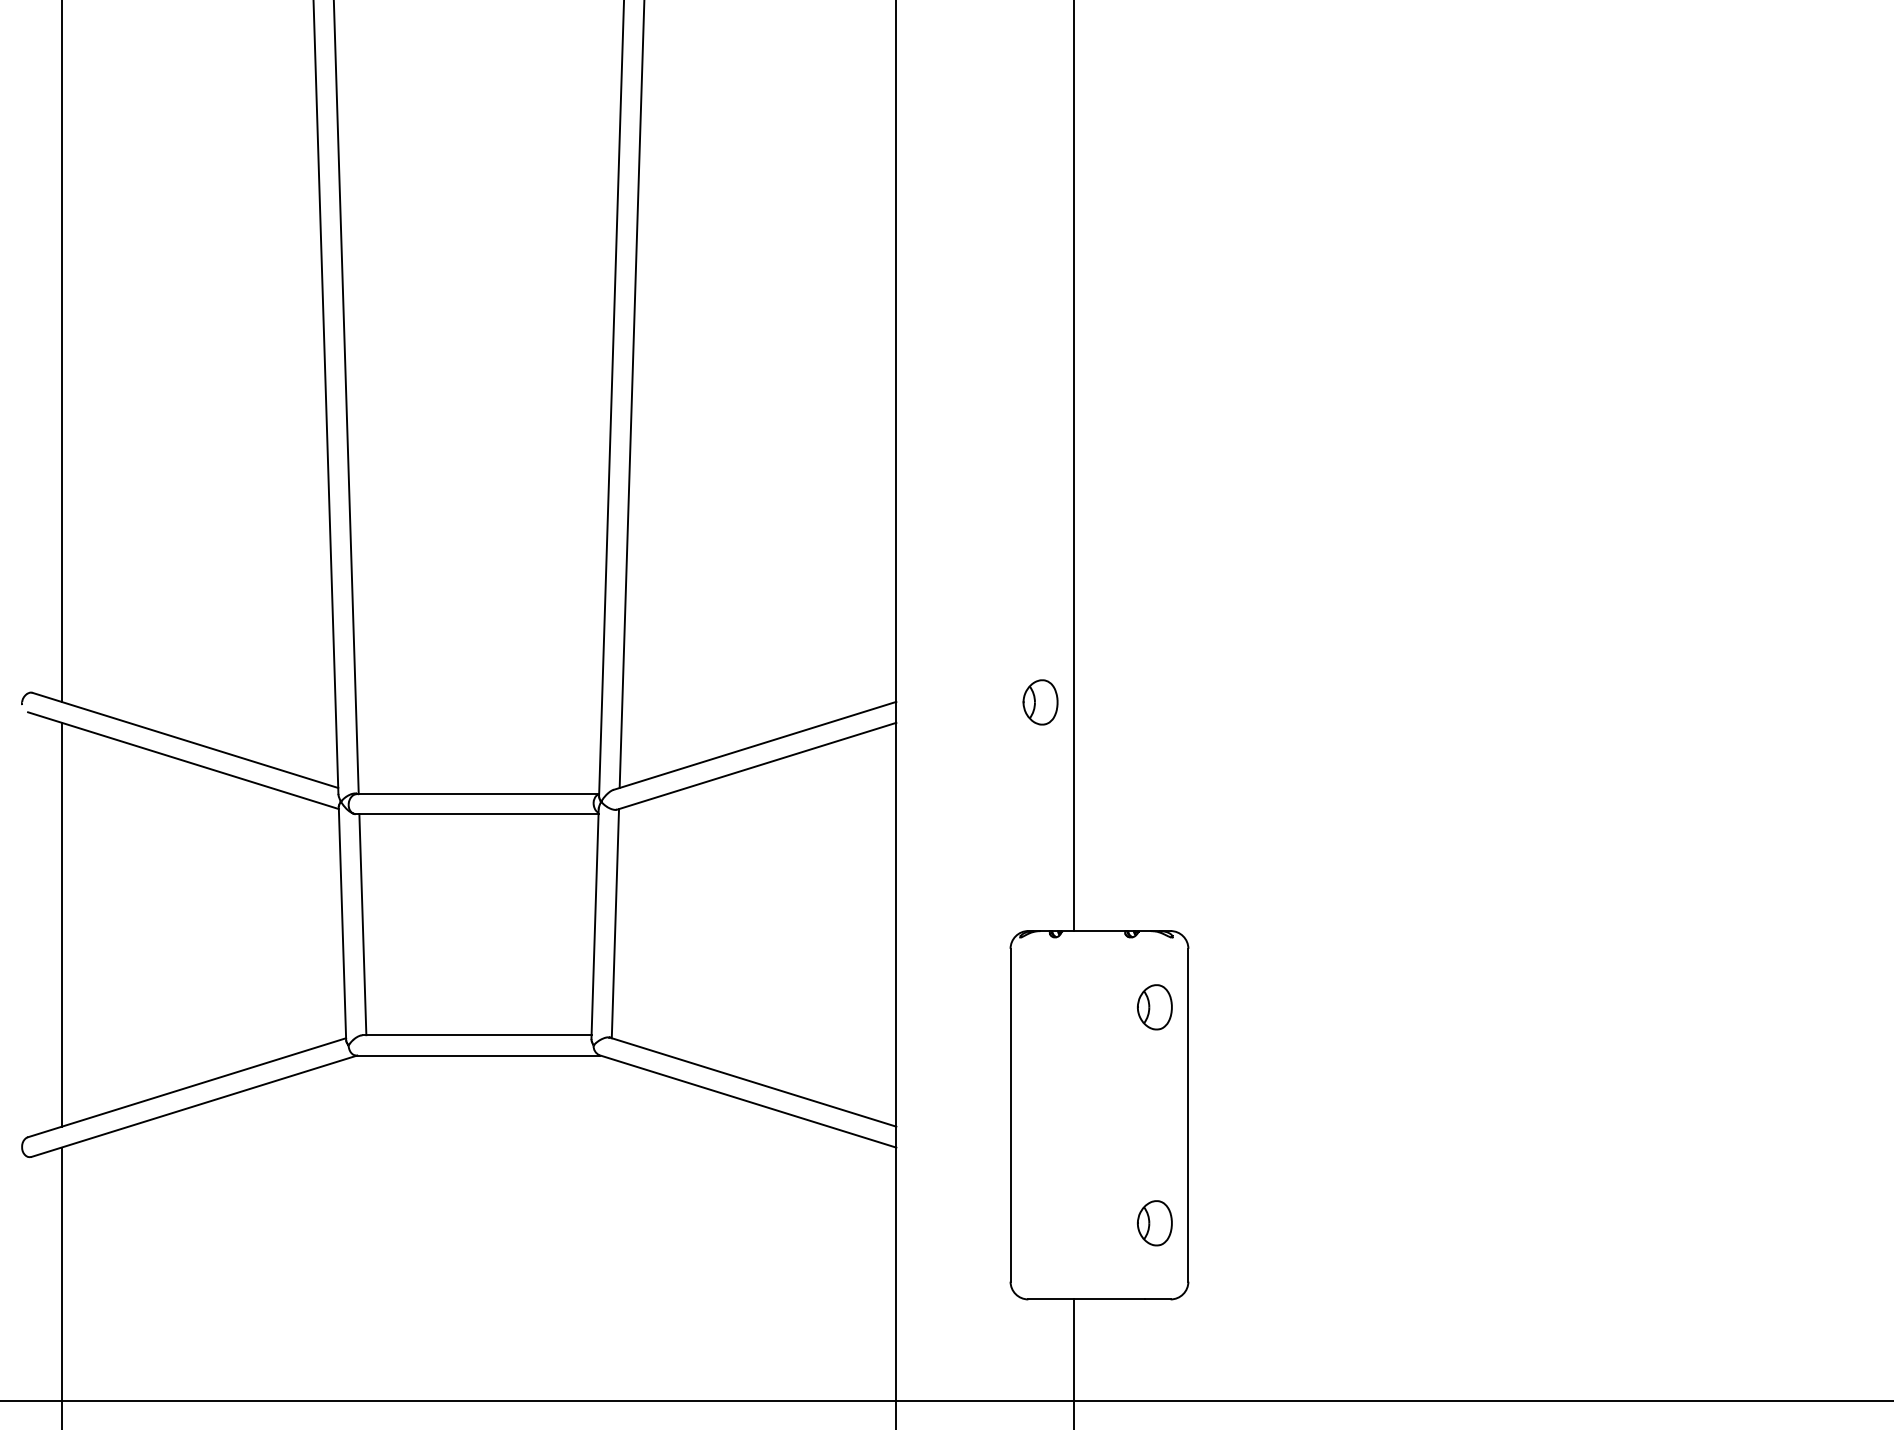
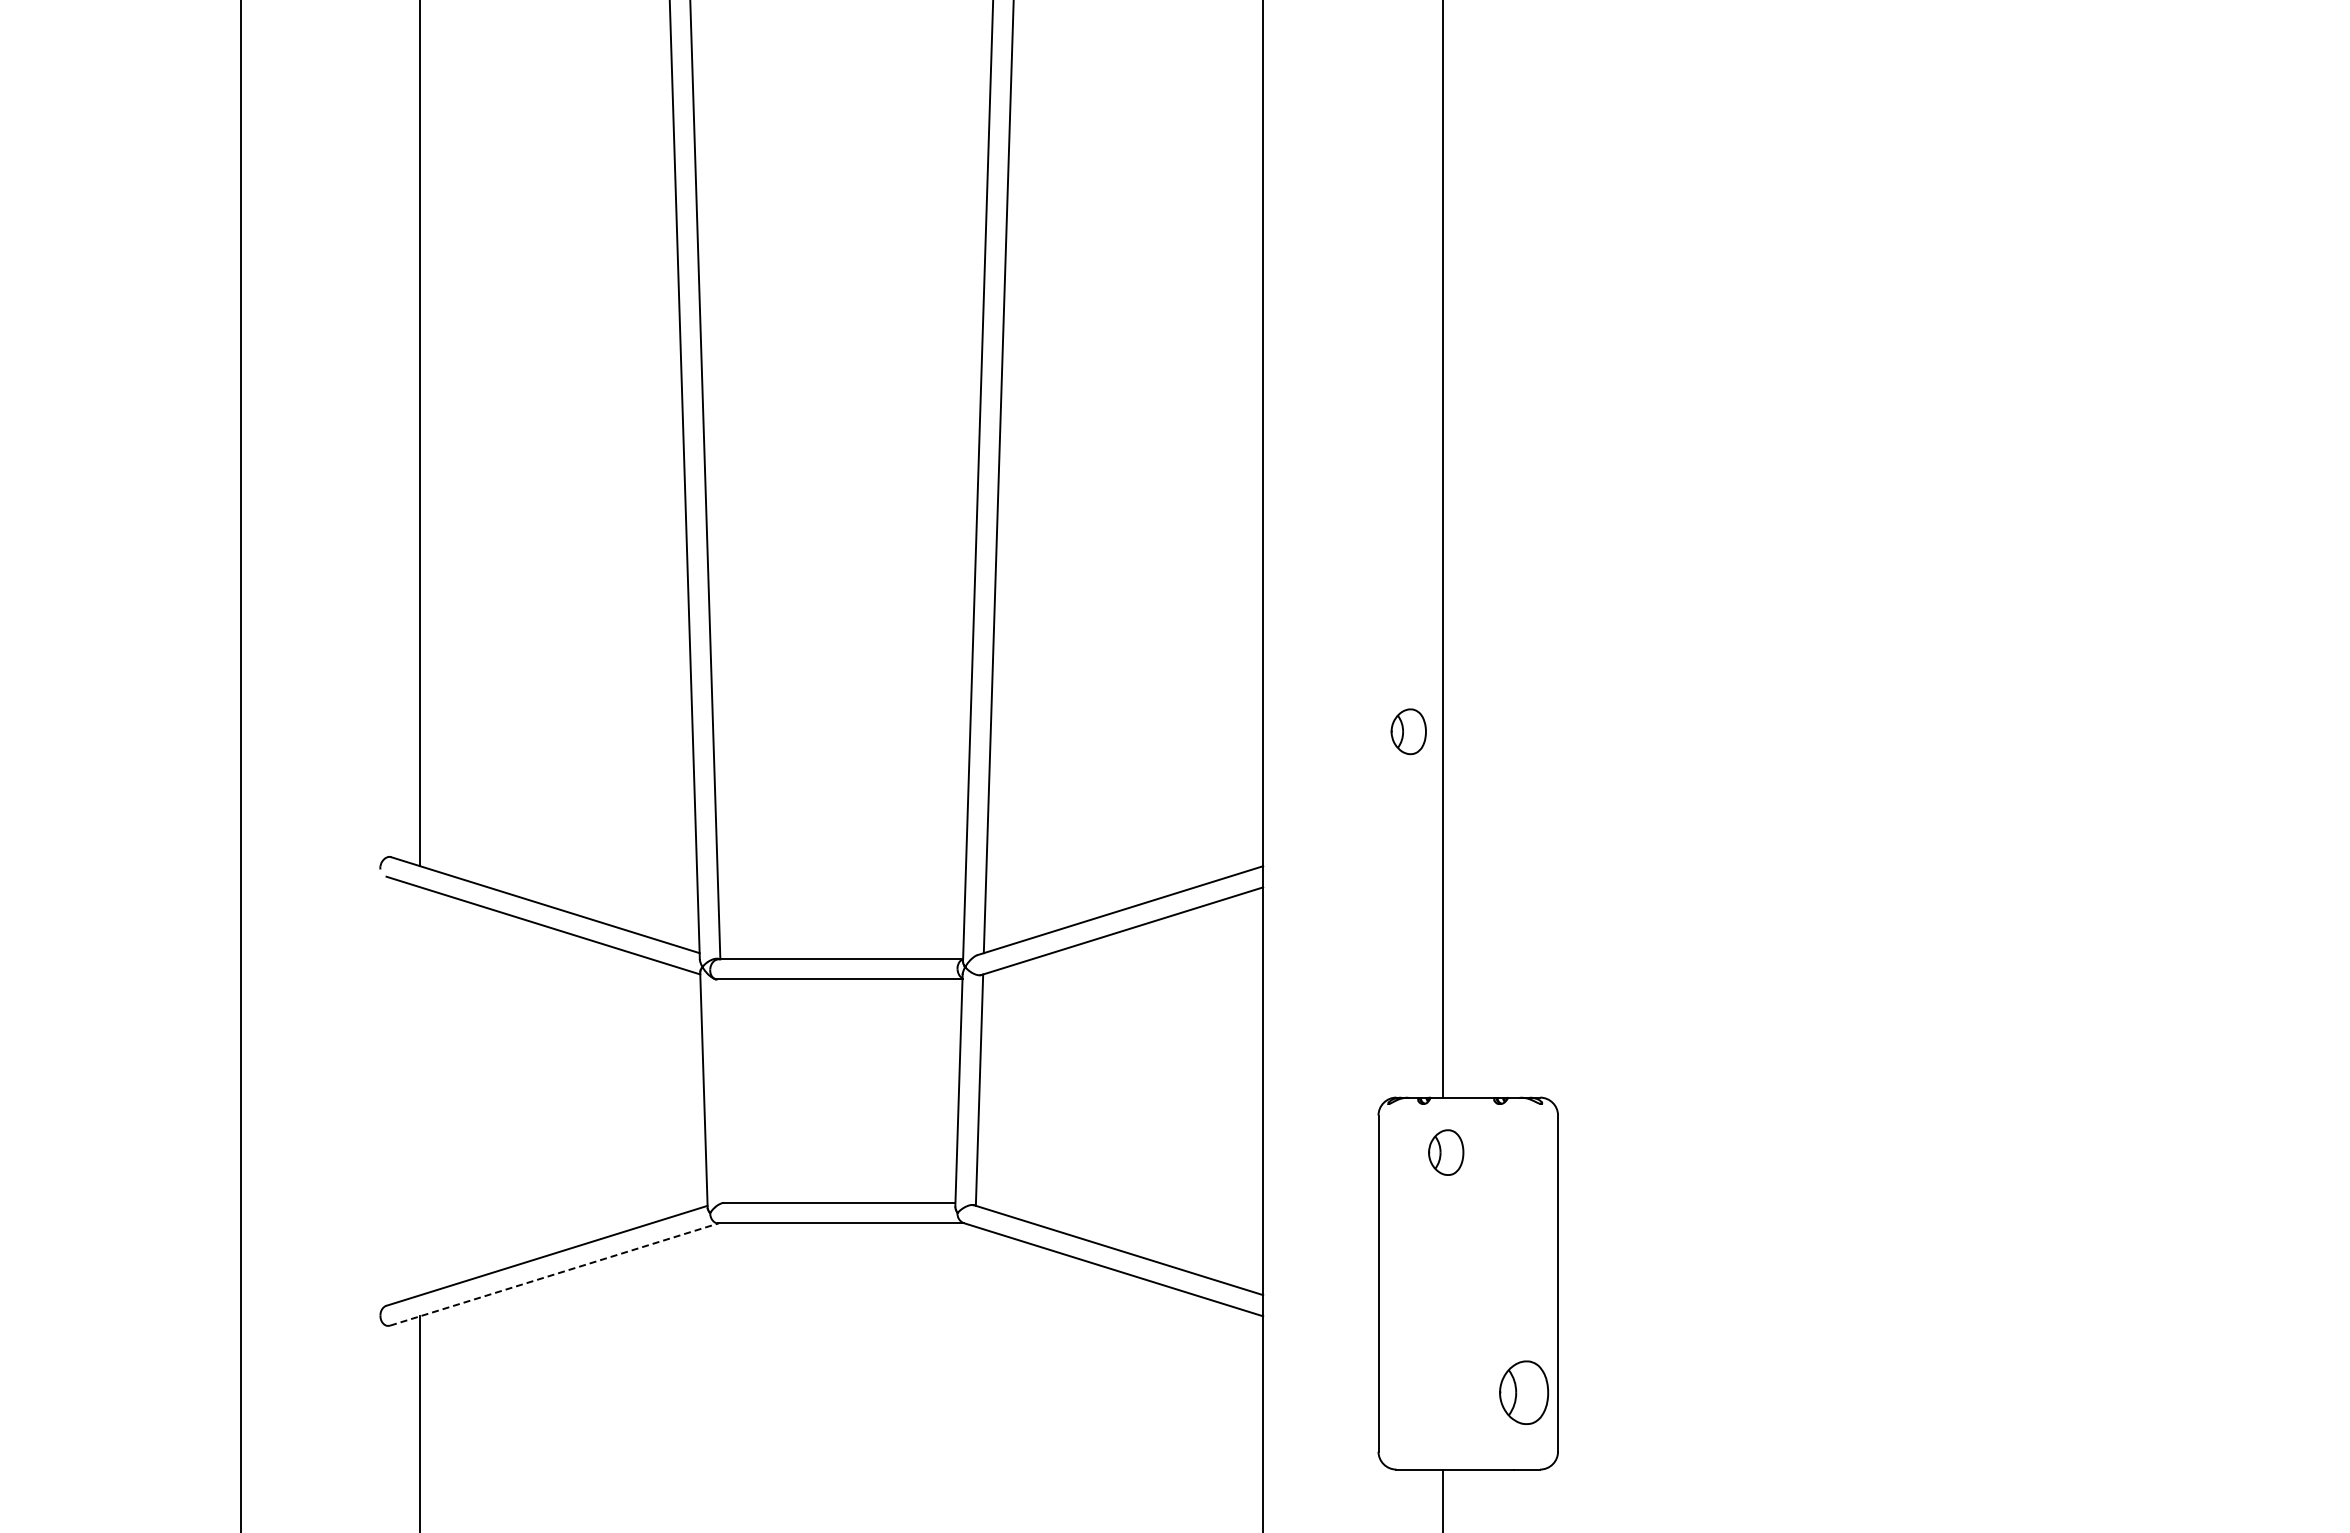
part: (1040, 702) -> (1408, 731), moved
line: (61, 924) -> (420, 1091), removed
line: (362, 924) -> (724, 1090), removed
part: (1155, 1007) -> (1446, 1152), moved
line: (194, 1106) -> (554, 1274), solid -> dashed
part: (1155, 1223) -> (1524, 1392), size x1.4

